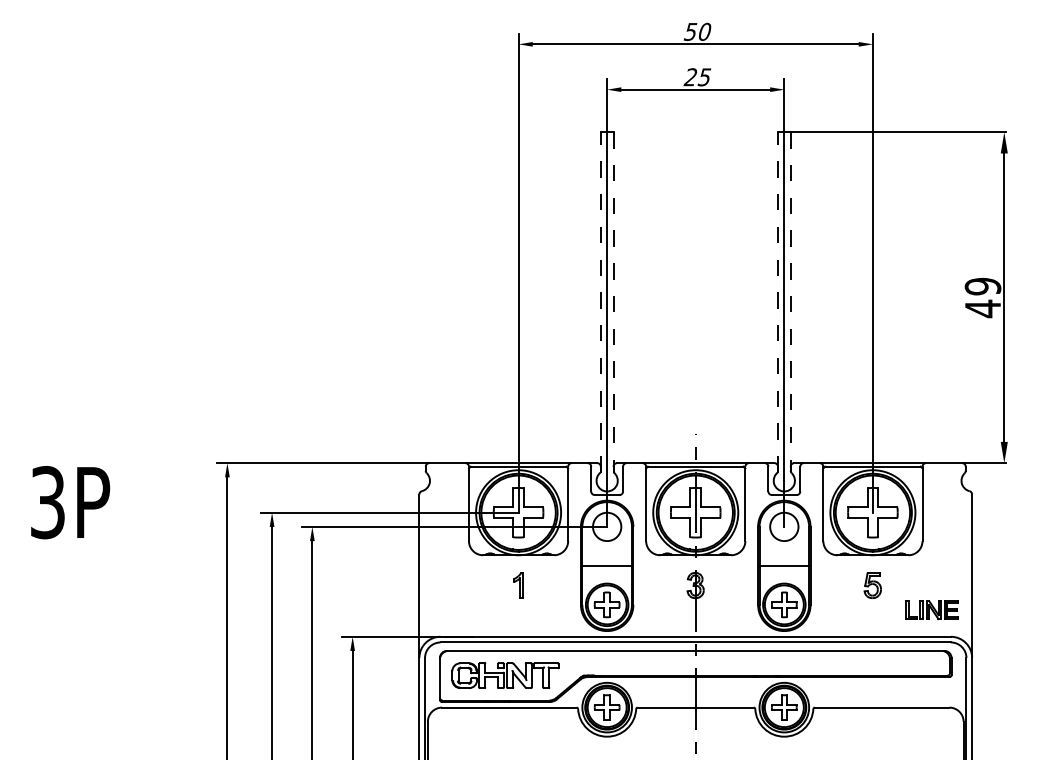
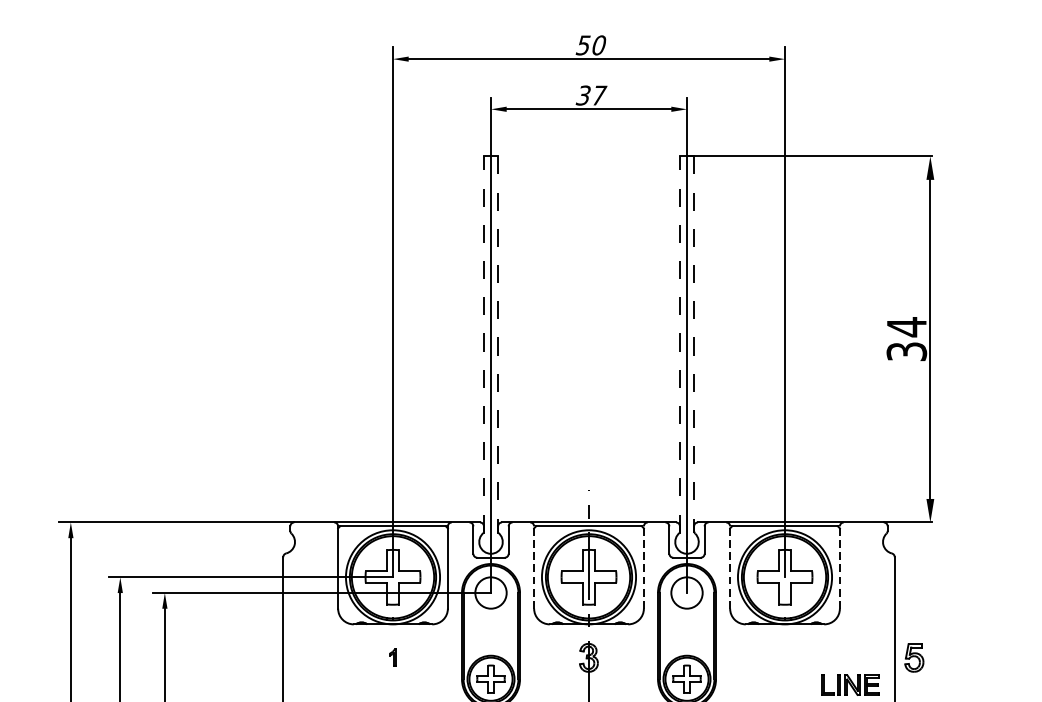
text: (697, 77) -> (590, 95), 25 -> 37
text: (982, 297) -> (906, 339), 49 -> 34
line: (646, 503) -> (534, 567), solid -> dashed
line: (745, 503) -> (644, 567), solid -> dashed
line: (823, 503) -> (730, 567), solid -> dashed
line: (922, 503) -> (839, 567), solid -> dashed
line: (606, 565) -> (490, 635), removed
line: (784, 565) -> (687, 635), removed
part: (518, 585) -> (392, 657), size x0.6
part: (872, 585) -> (913, 657), moved

